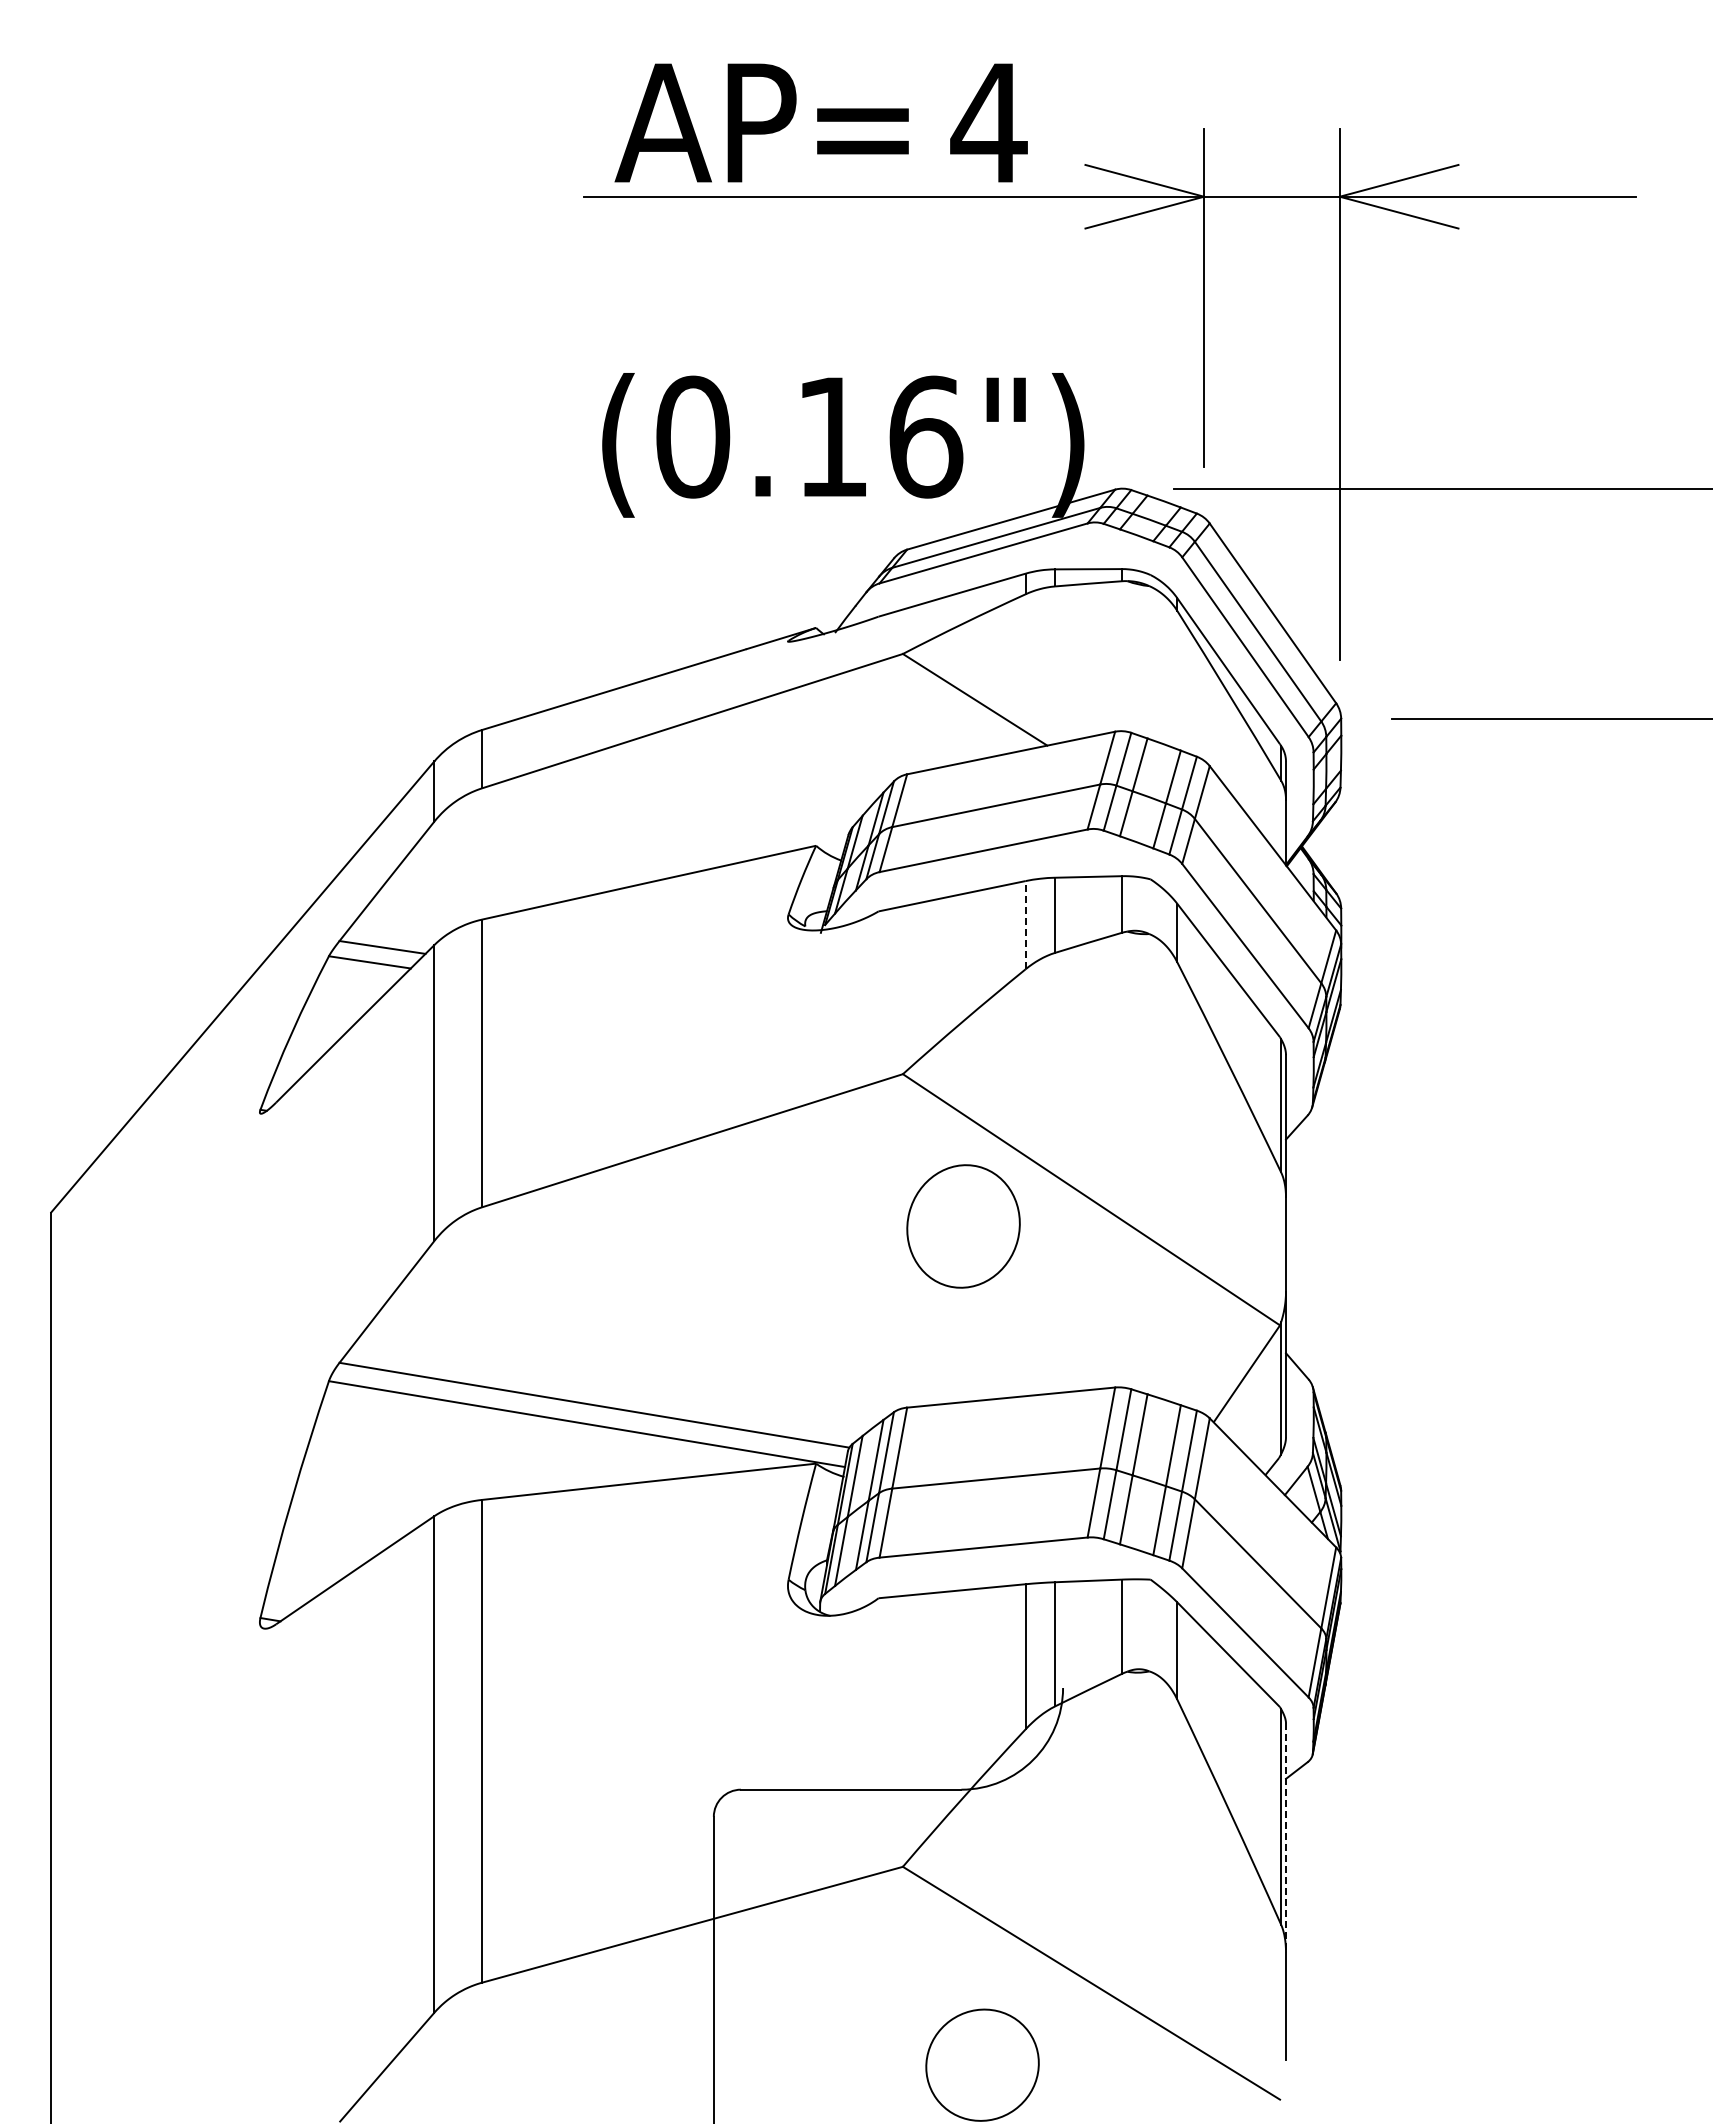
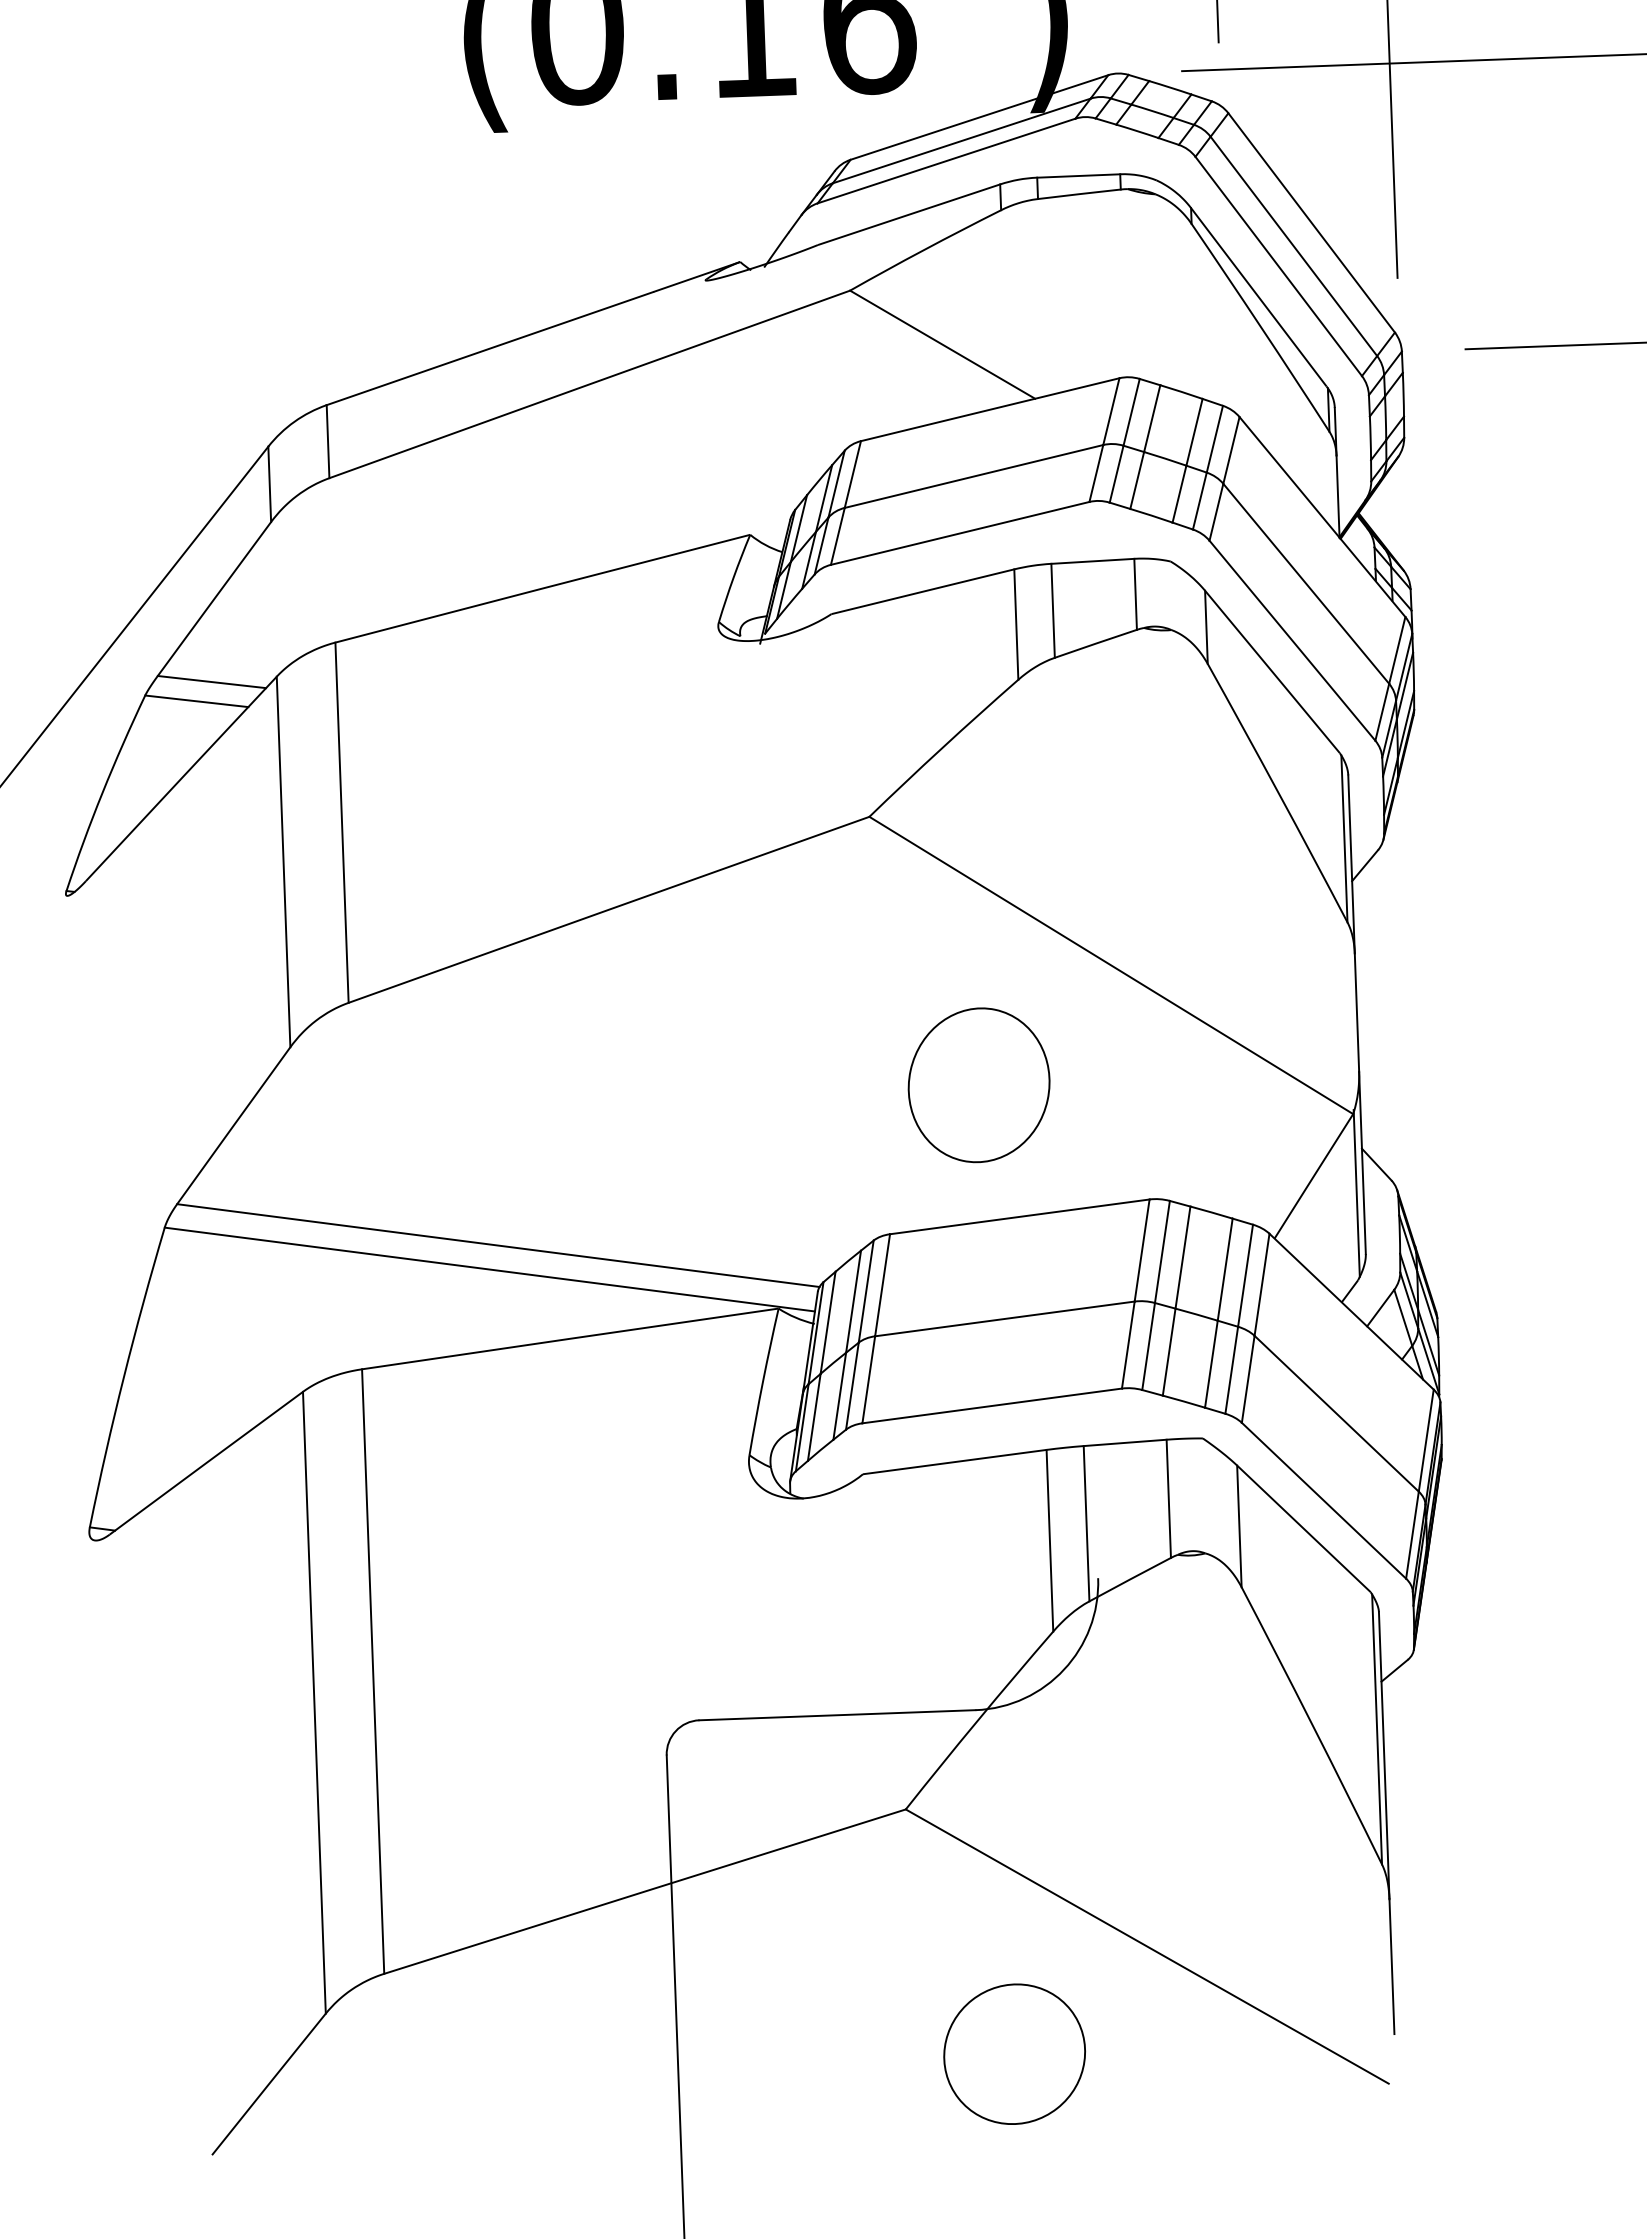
line: (1025, 924) -> (1016, 623), dashed -> solid
part: (963, 1226) -> (979, 1085), moved
line: (1286, 1837) -> (1384, 1755), dashed -> solid

